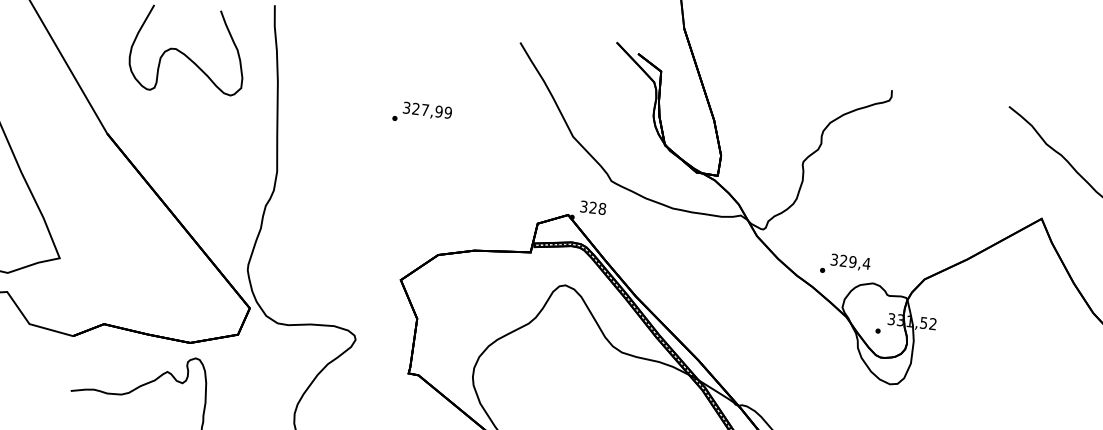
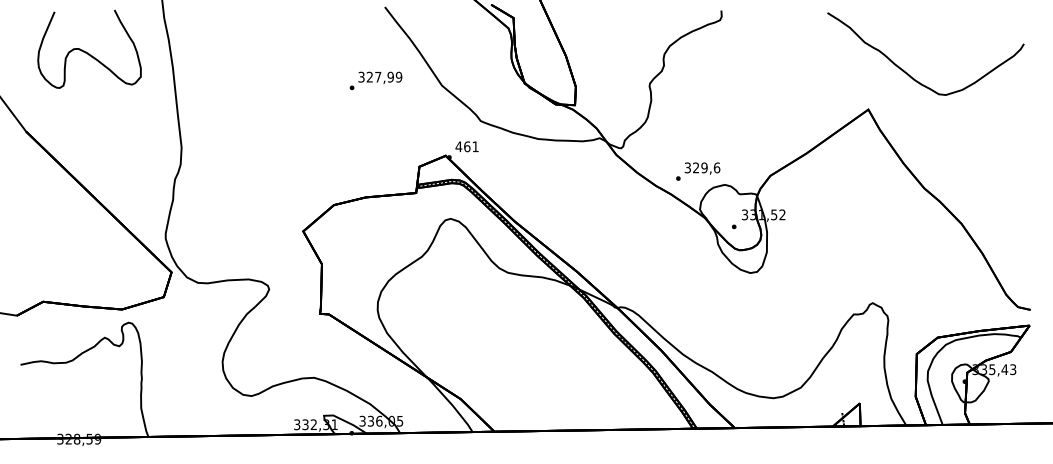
text: (421, 113) -> (375, 80), moved
text: (592, 207) -> (466, 146), 328 -> 461
text: (866, 263) -> (716, 167), 329,4 -> 329,6

